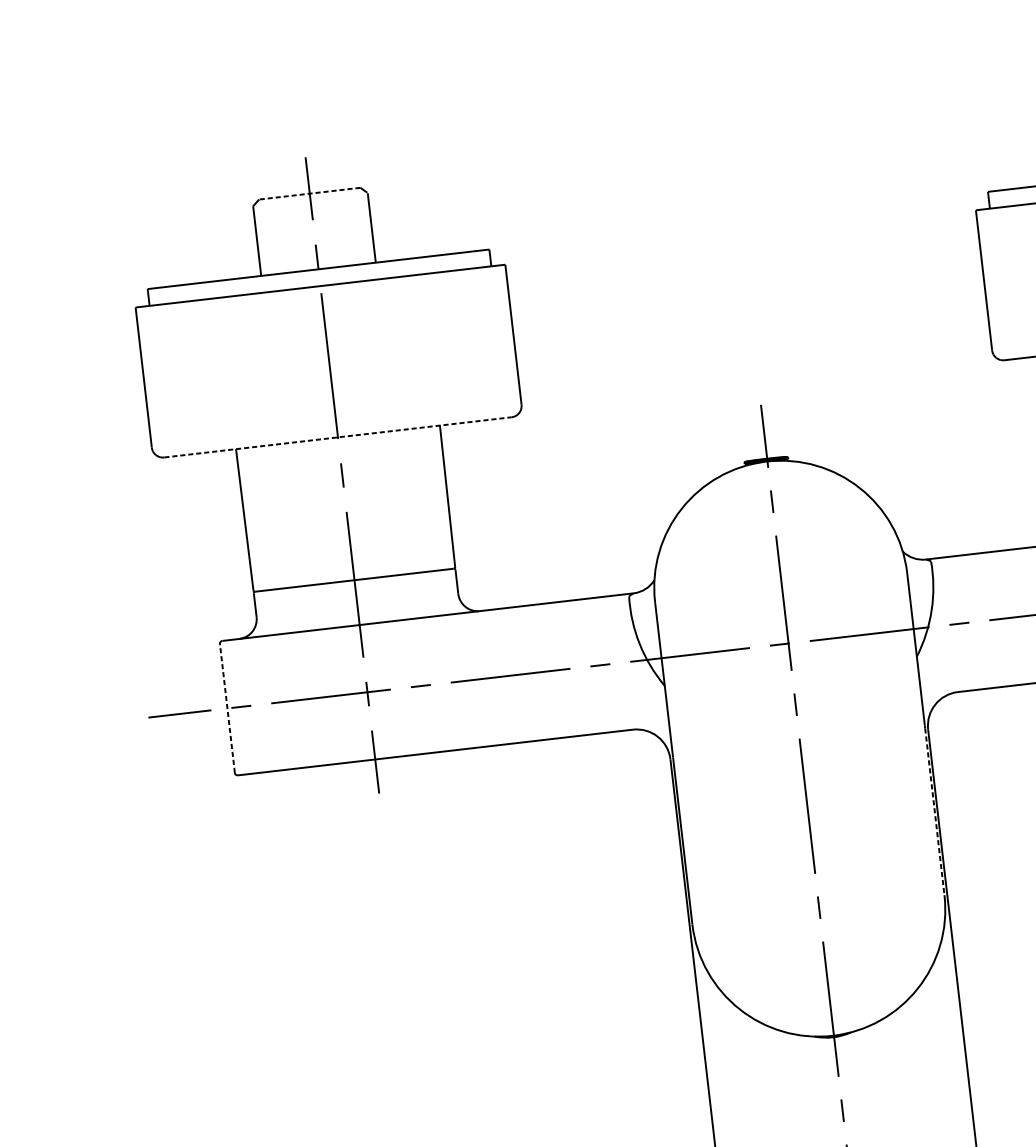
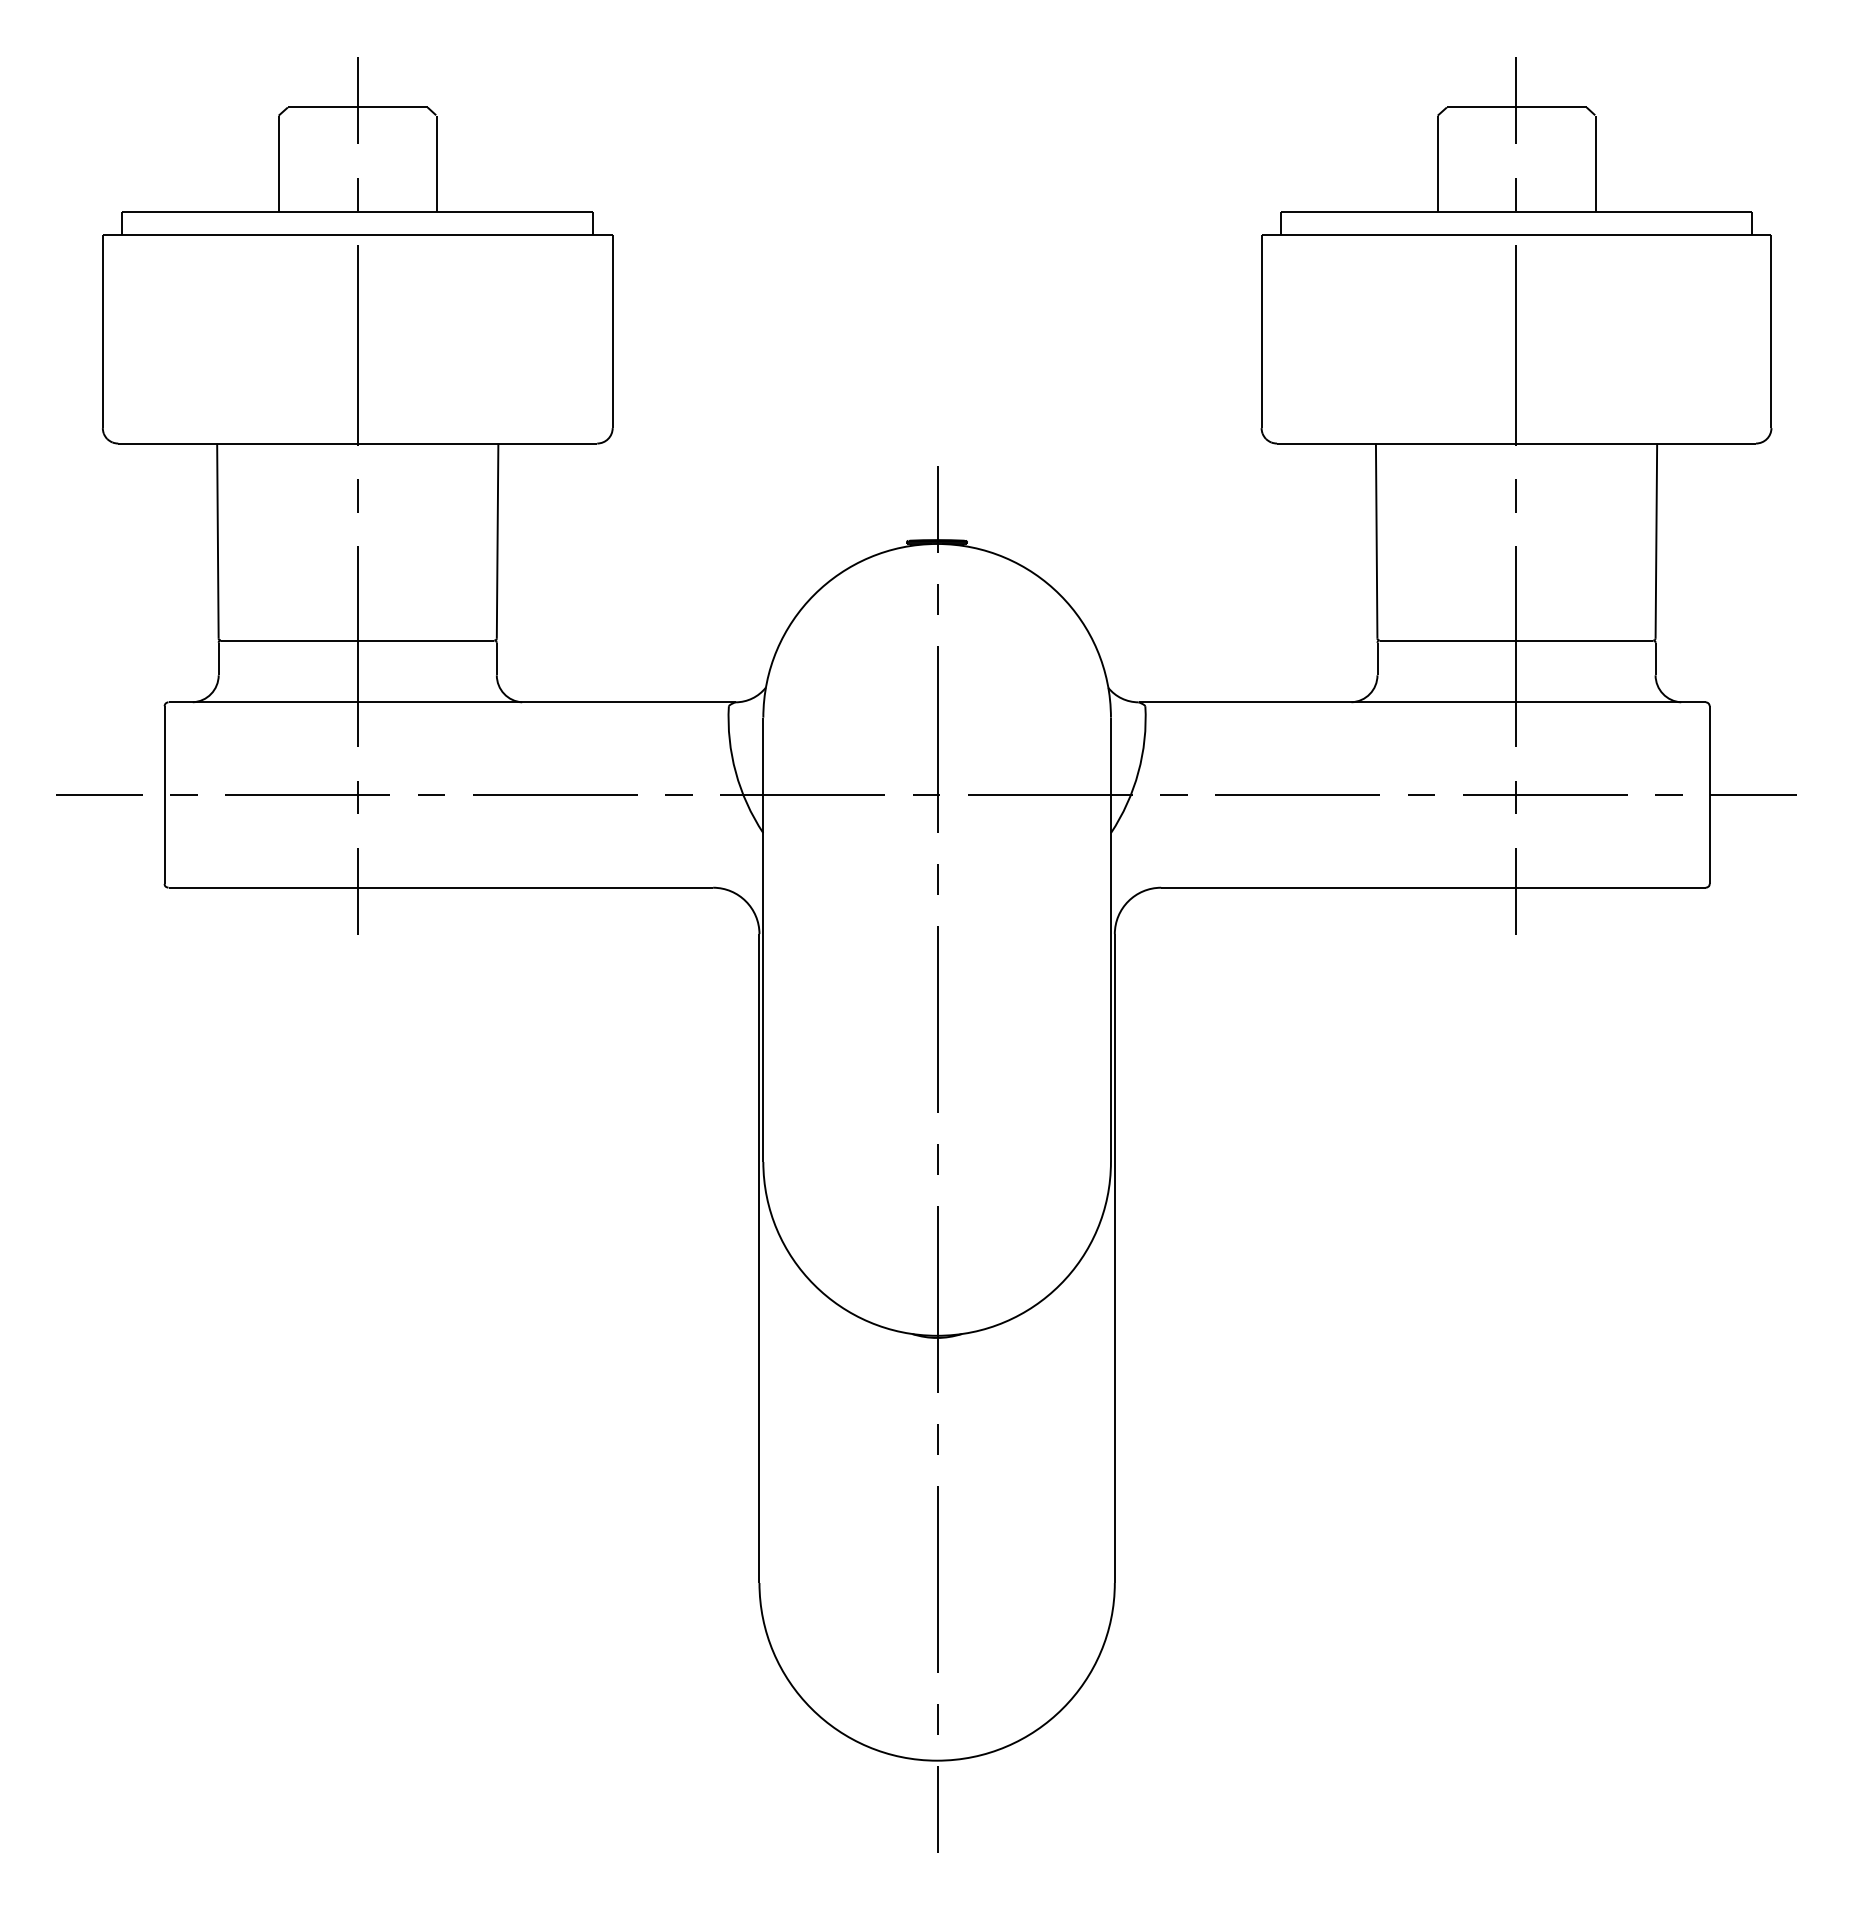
line: (309, 193) -> (357, 107), dashed -> solid
line: (338, 437) -> (358, 443), dashed -> solid
line: (227, 708) -> (164, 795), dashed -> solid
line: (934, 812) -> (1110, 1047), dashed -> solid

